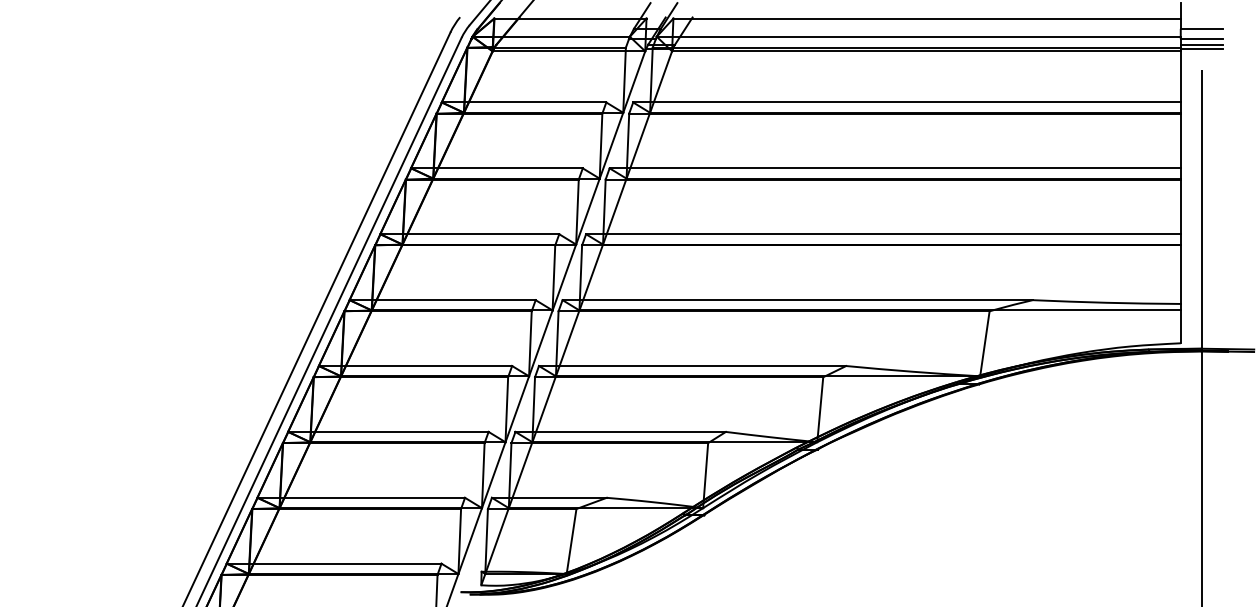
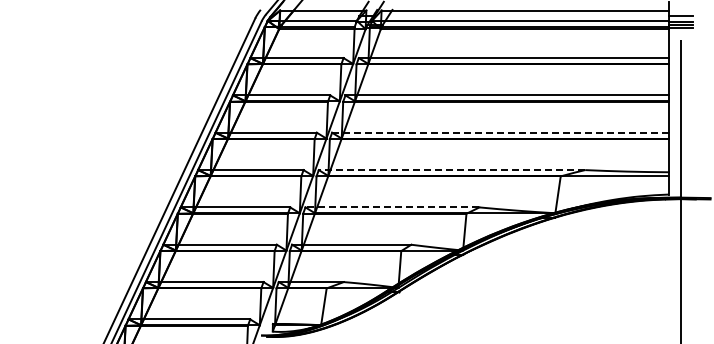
line: (883, 233) -> (500, 132), solid -> dashed
line: (796, 300) -> (451, 170), solid -> dashed
line: (690, 366) -> (391, 207), solid -> dashed

